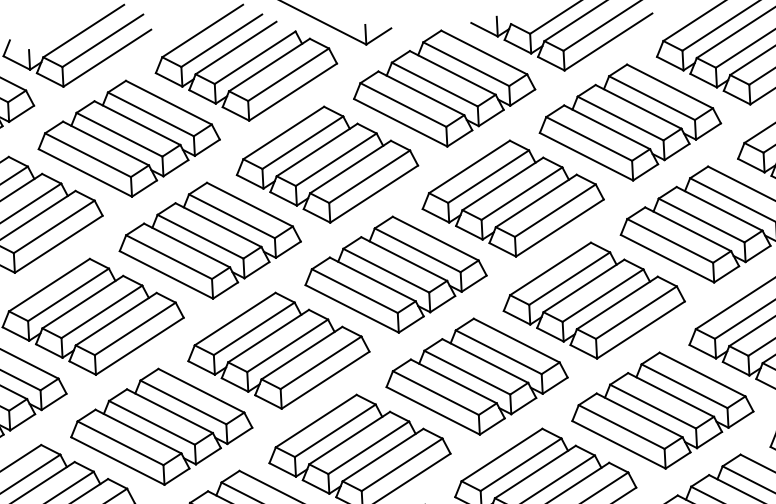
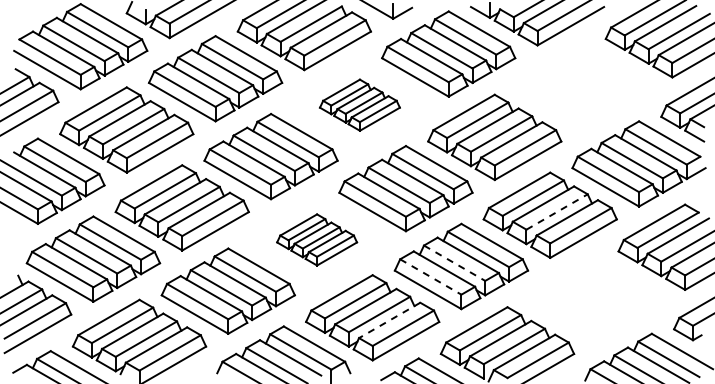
part: (629, 121) -> (583, 85), removed
part: (326, 163) -> (359, 104), size x0.6
line: (603, 294) -> (557, 211), solid -> dashed
part: (277, 350) -> (316, 239), size x0.6
line: (468, 372) -> (455, 263), solid -> dashed
line: (436, 393) -> (431, 277), solid -> dashed
part: (661, 410) -> (595, 298), removed
line: (382, 455) -> (389, 320), solid -> dashed

